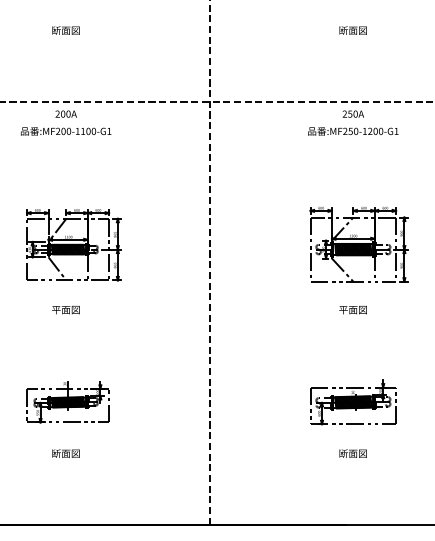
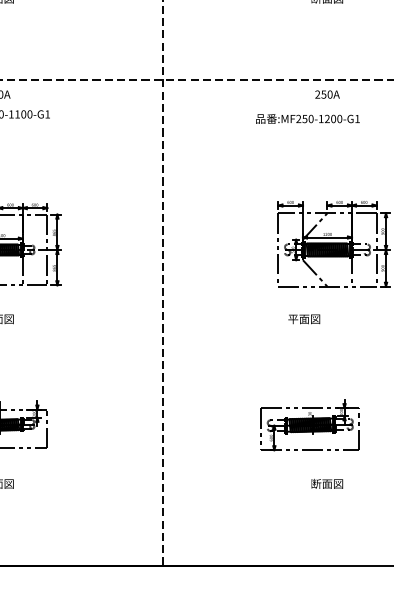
text: (353, 131) -> (308, 119), moved
text: (352, 310) -> (303, 319), moved
part: (353, 402) -> (310, 425), moved

